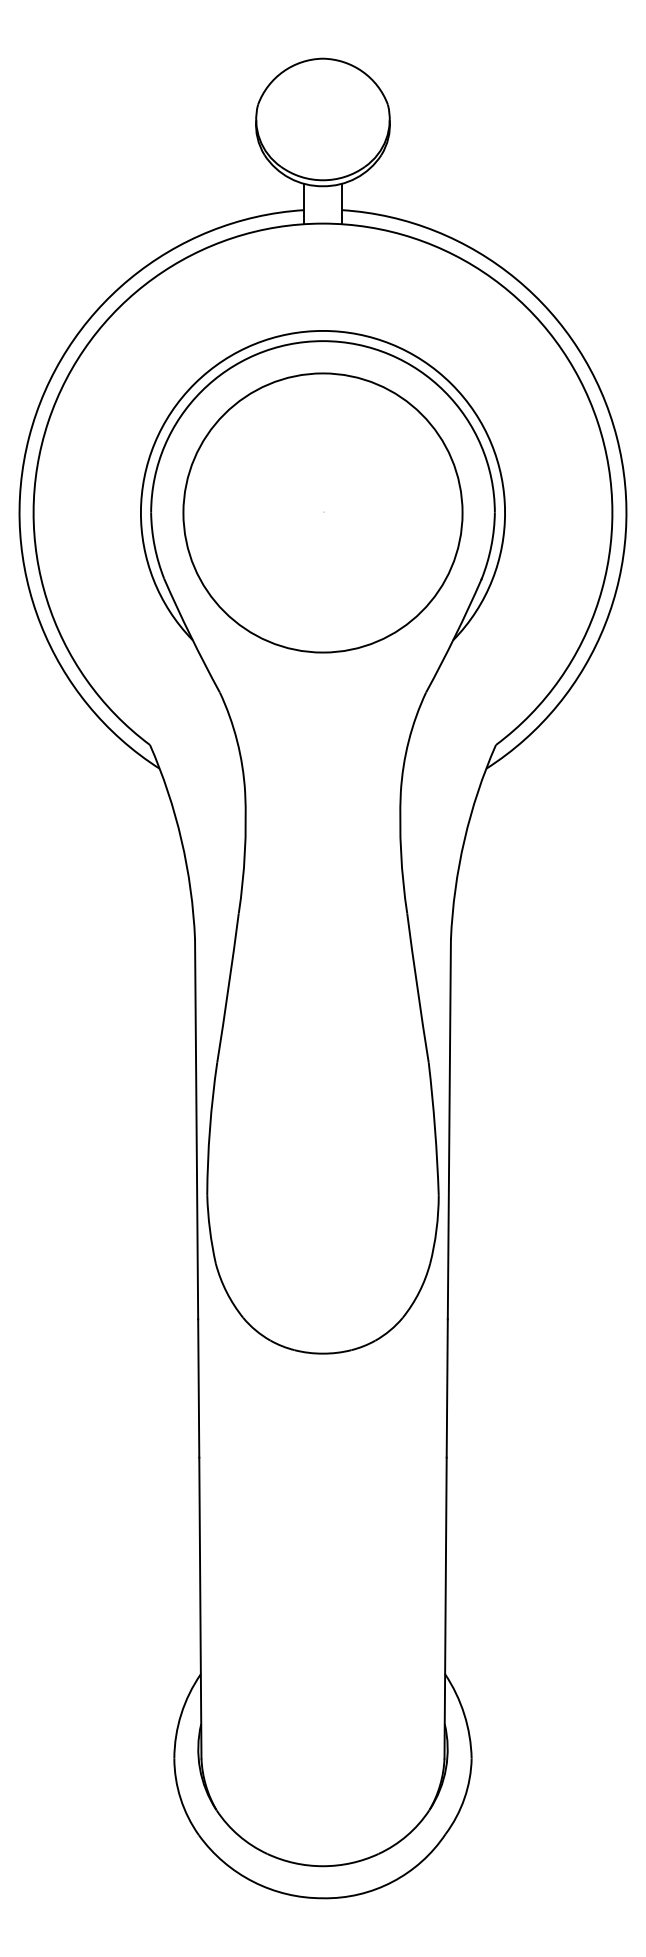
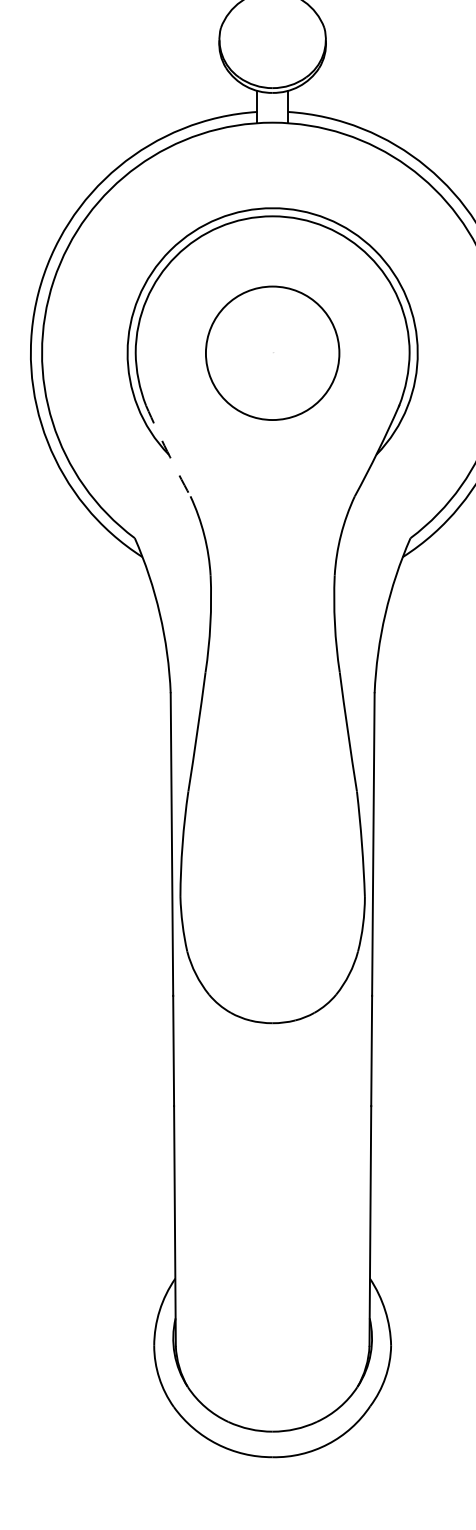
circle: (322, 512) -> (272, 352), size x0.6
arc: (190, 636) -> (167, 451), solid -> dashed

